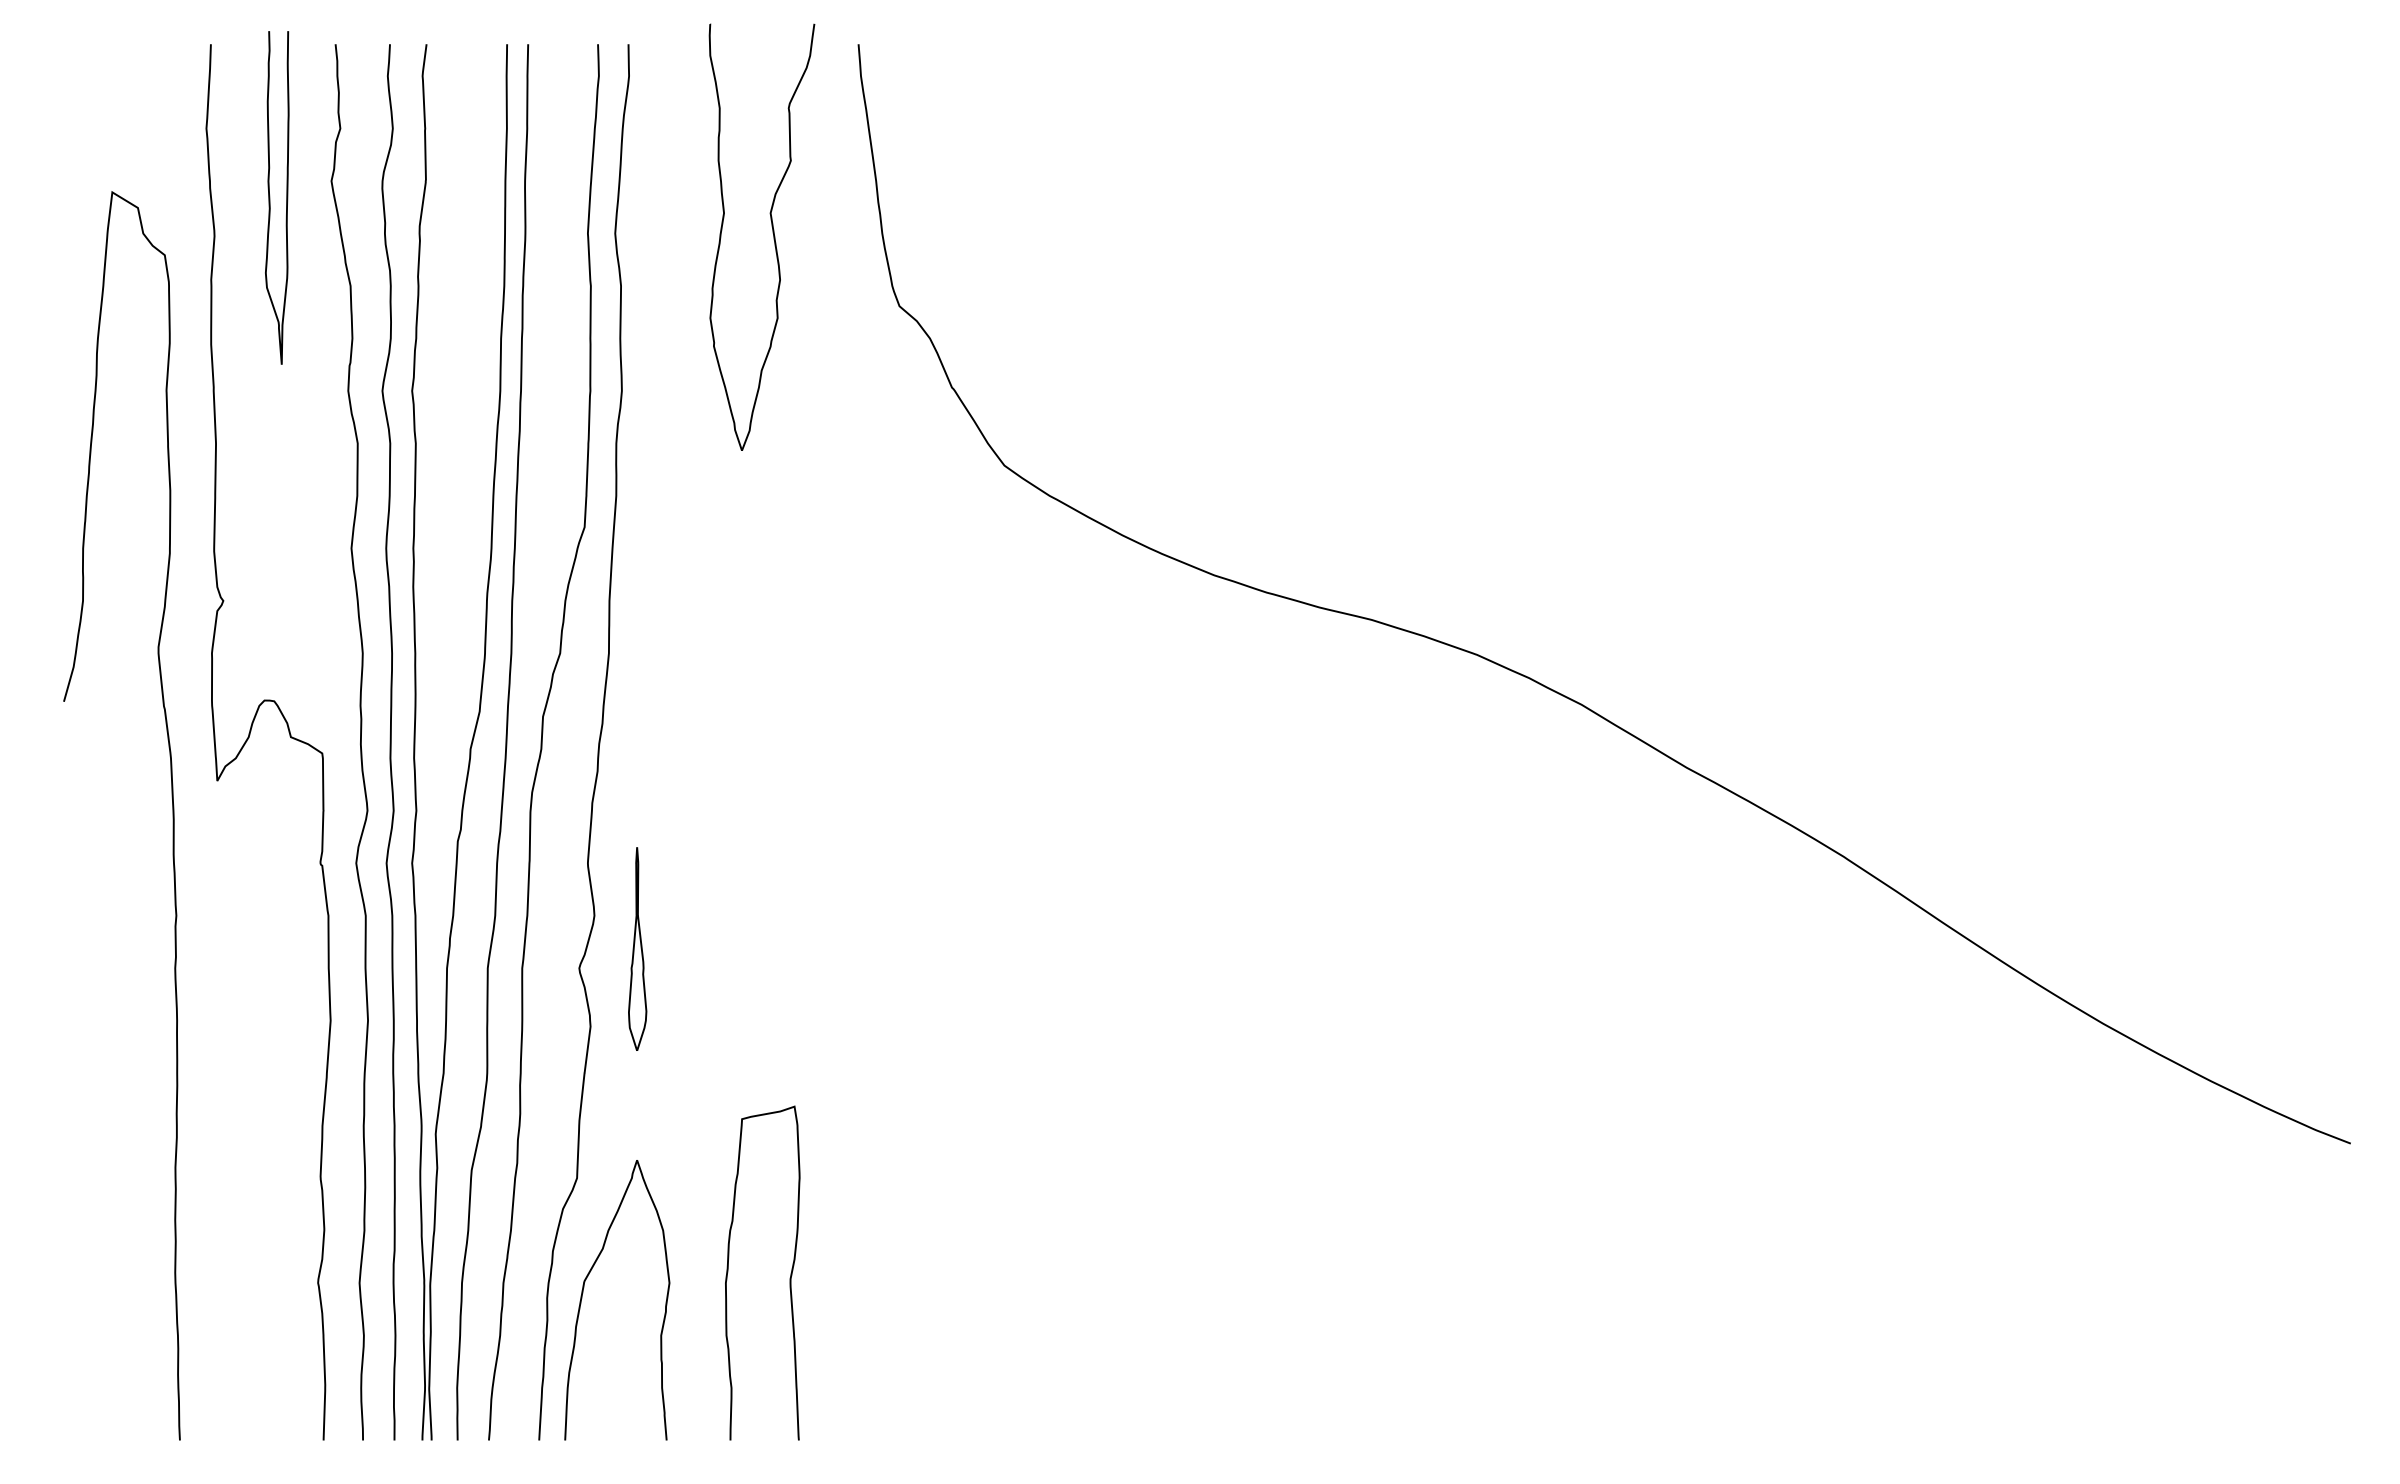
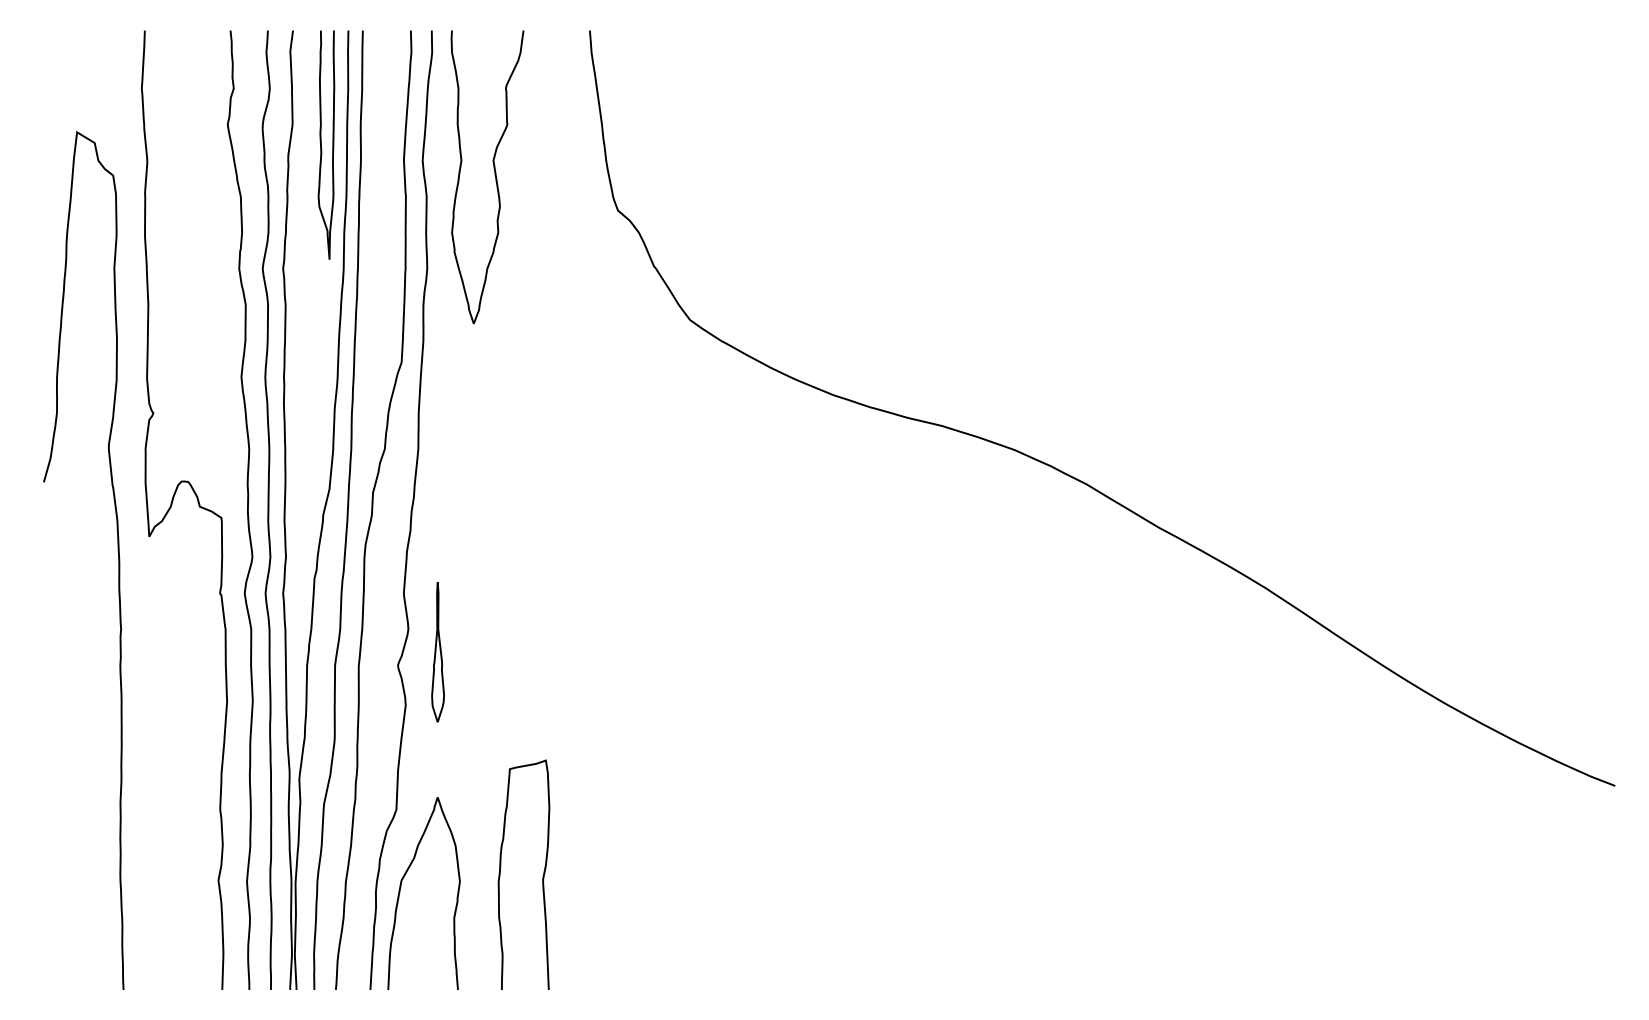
curve: (270, 196) -> (321, 144), moved
curve: (772, 234) -> (494, 175), moved

